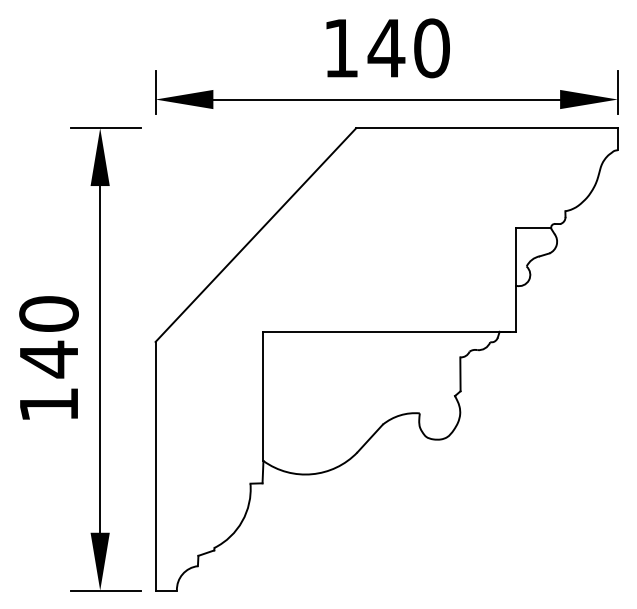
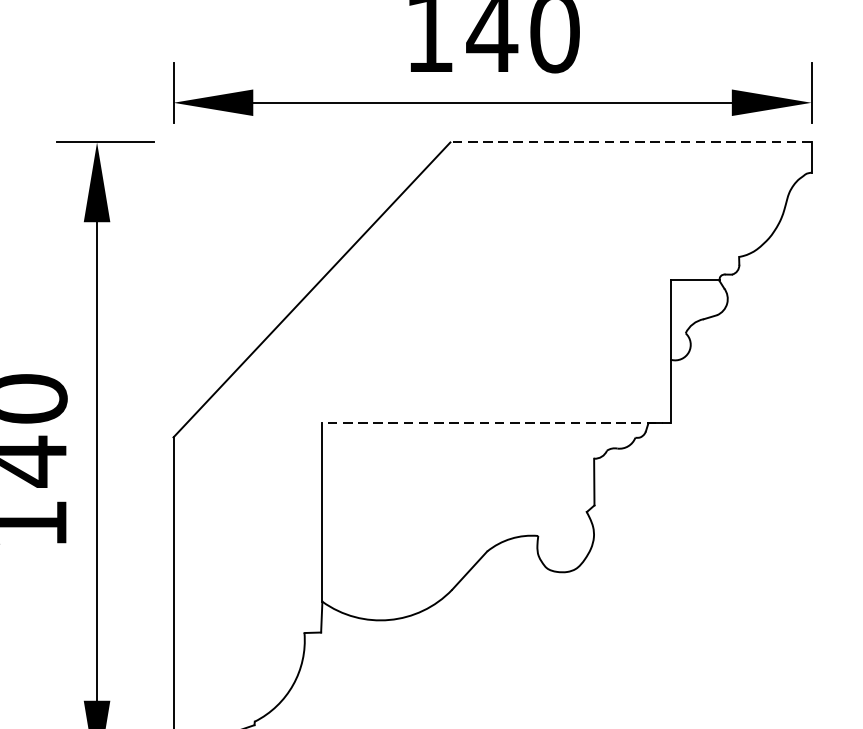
line: (487, 128) -> (631, 142), solid -> dashed
line: (389, 331) -> (496, 422), solid -> dashed

